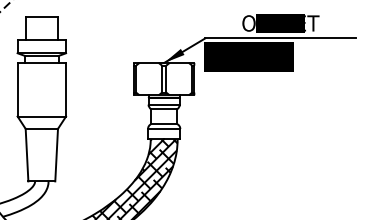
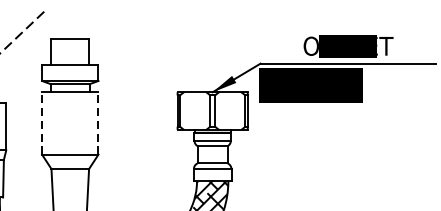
line: (17, 89) -> (41, 123), solid -> dashed
line: (66, 89) -> (98, 123), solid -> dashed

